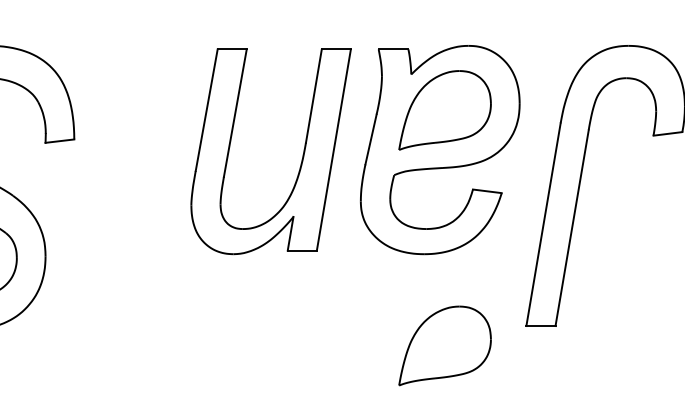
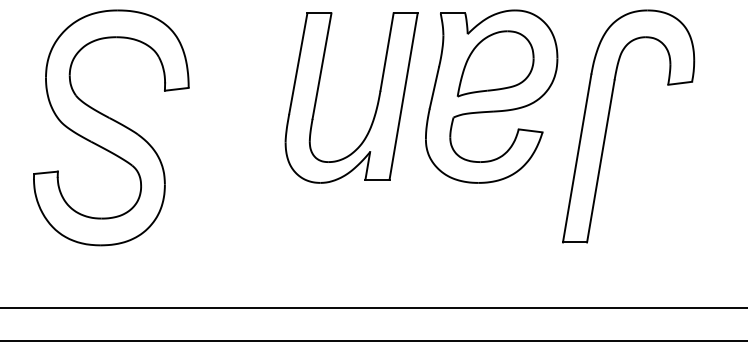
part: (444, 345) -> (495, 258), removed

